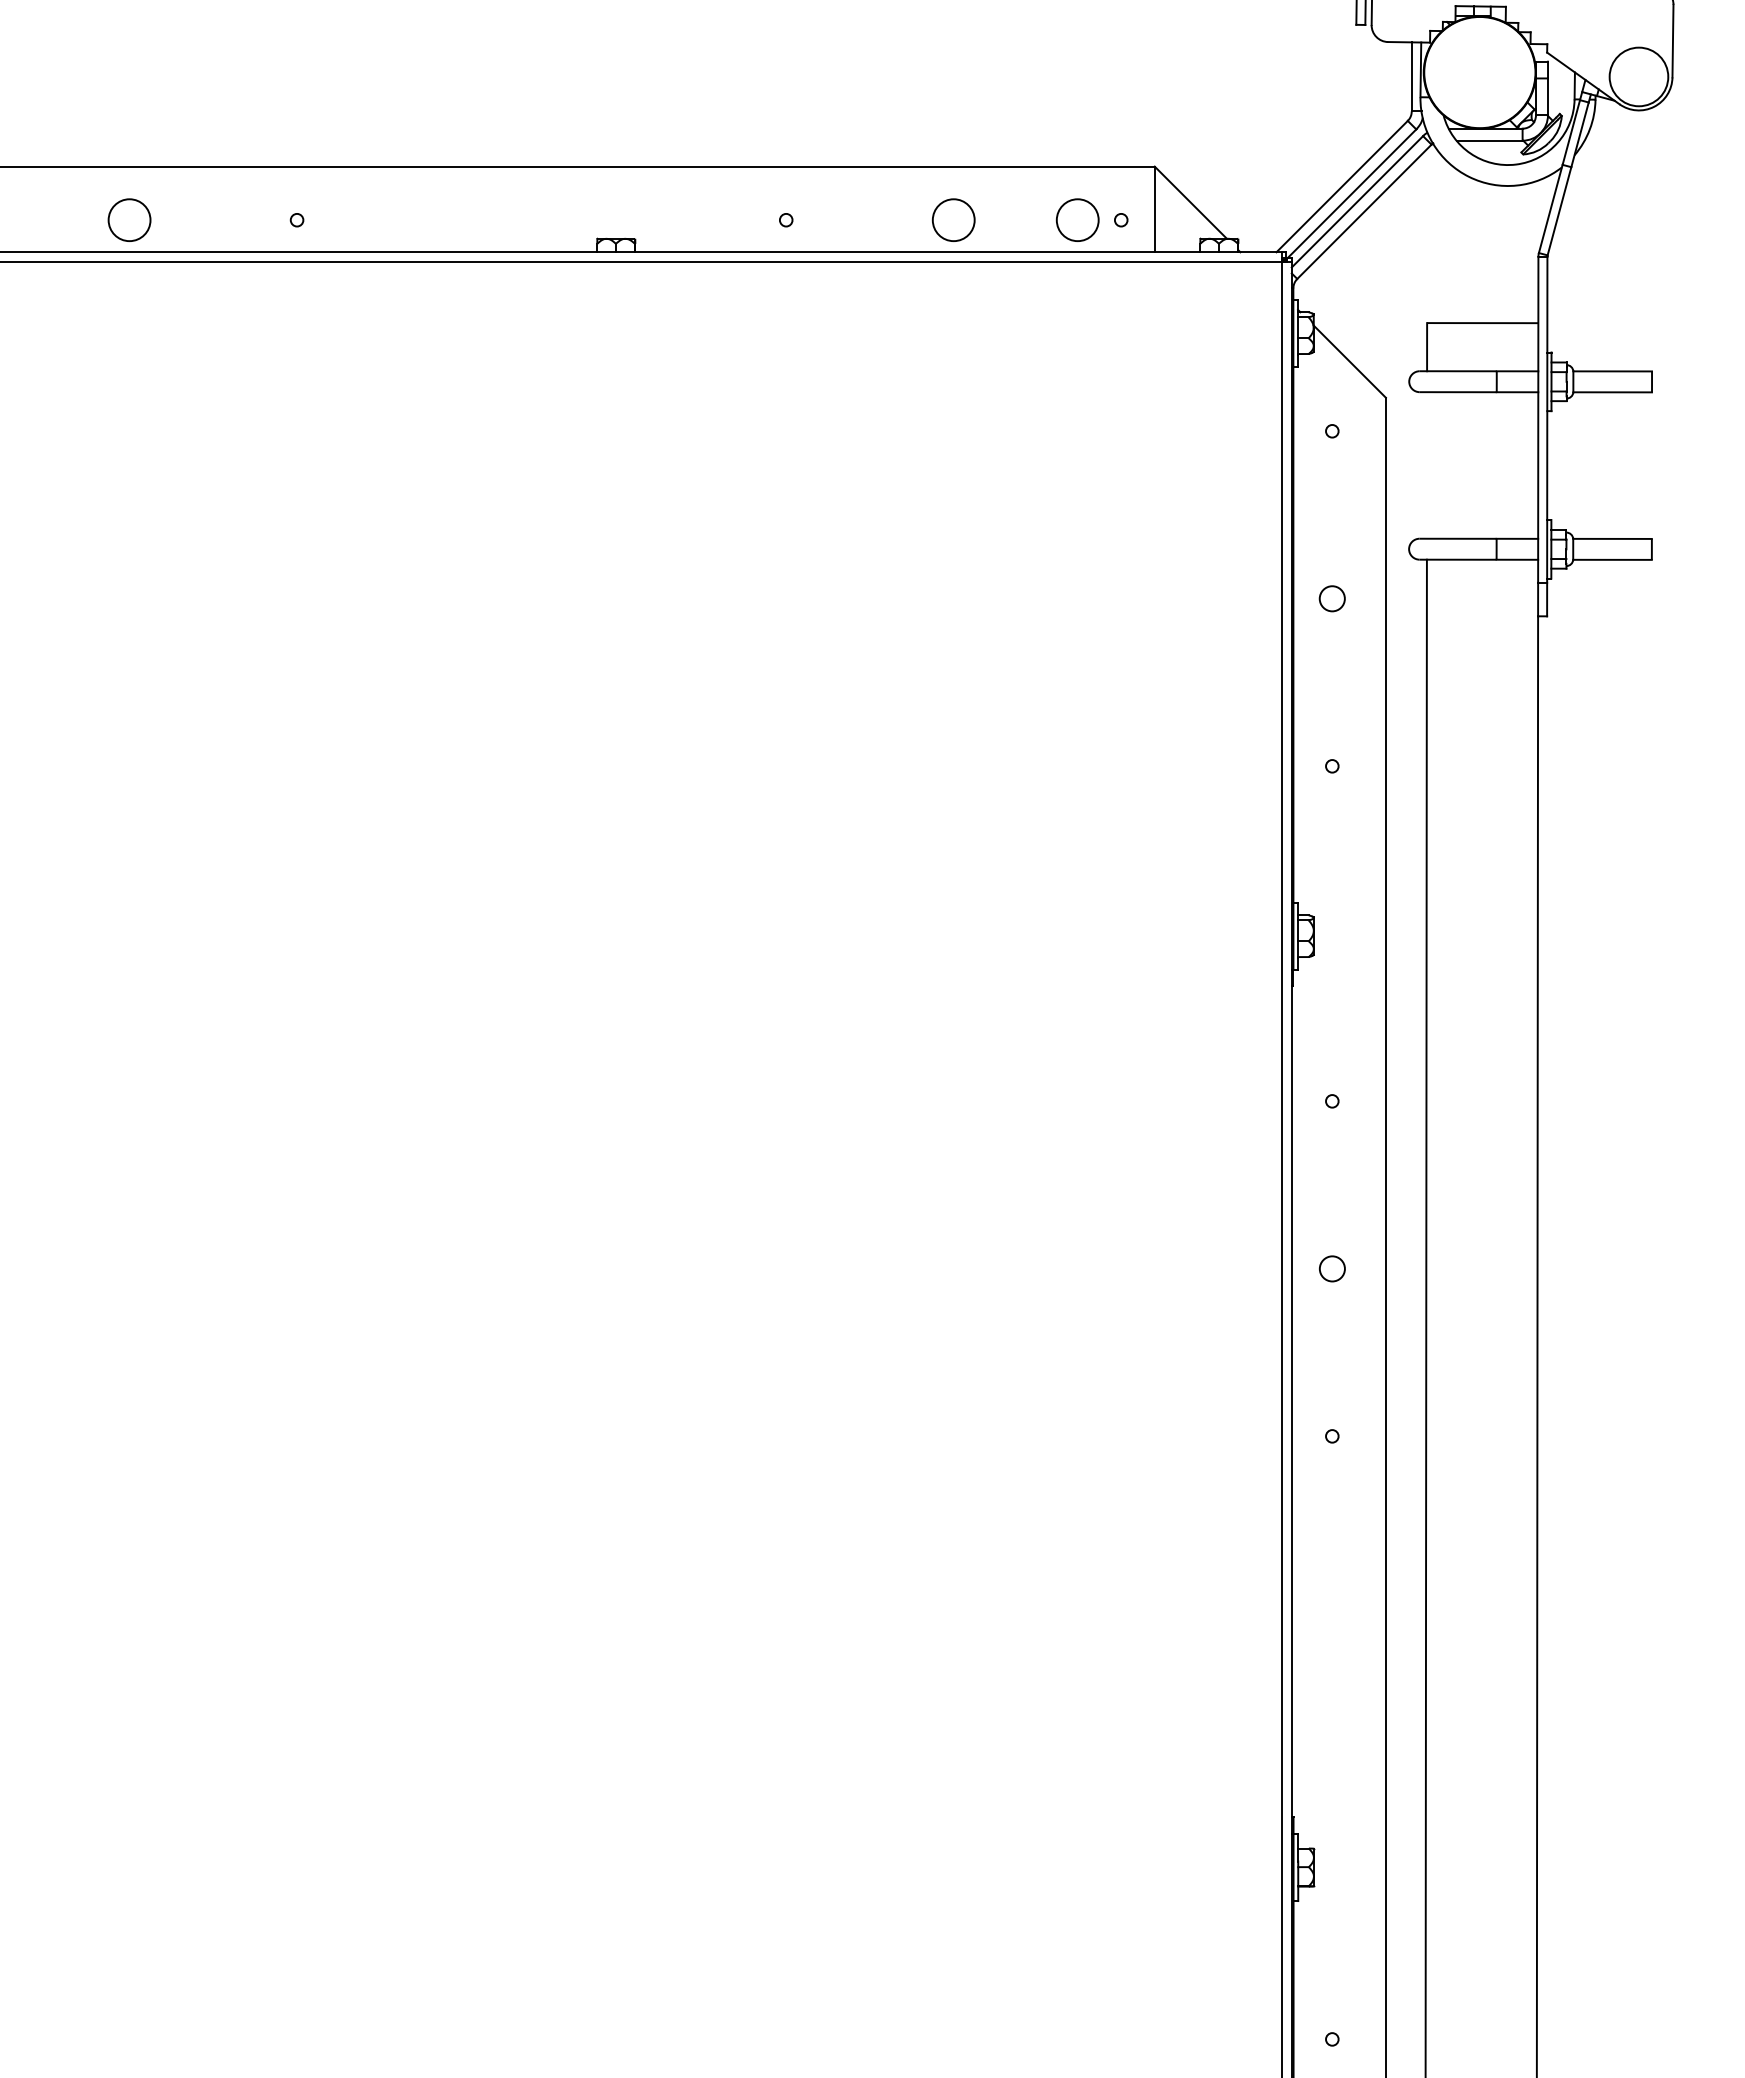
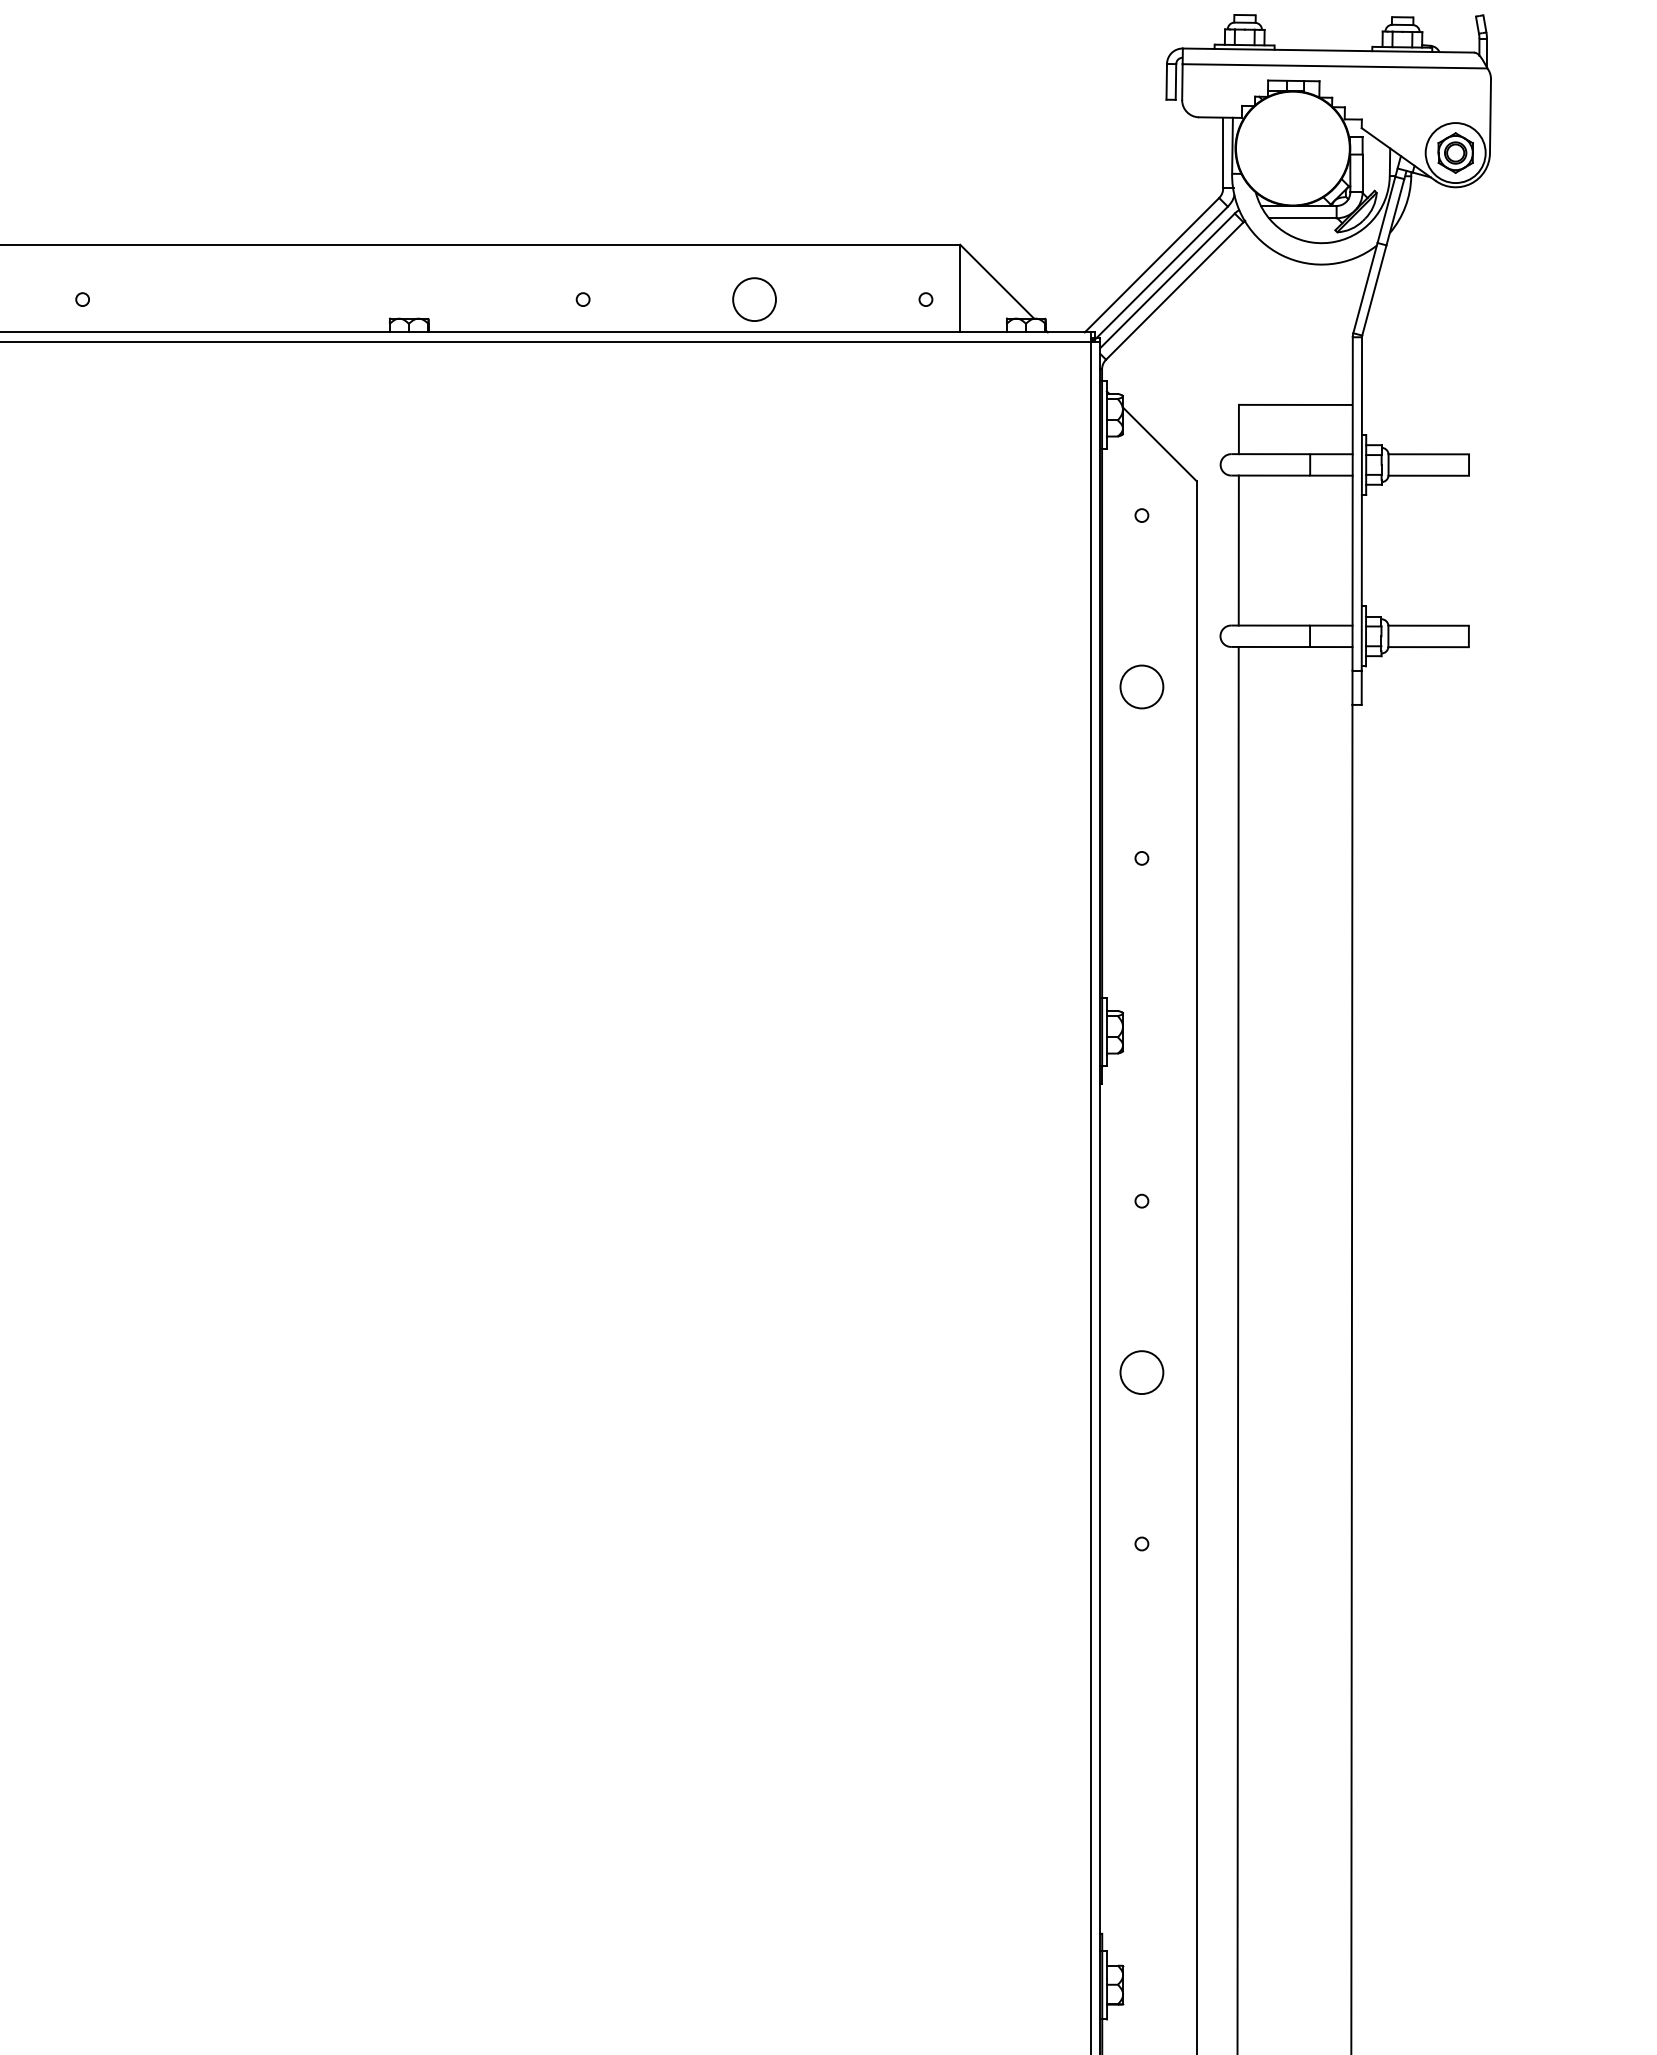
part: (1638, 76) -> (1455, 152), added
circle: (1077, 219) -> (881, 298), removed
line: (1426, 465) -> (1238, 550), added
circle: (1332, 598) -> (1142, 686), size x1.67
circle: (1332, 1268) -> (1142, 1372), size x1.67

